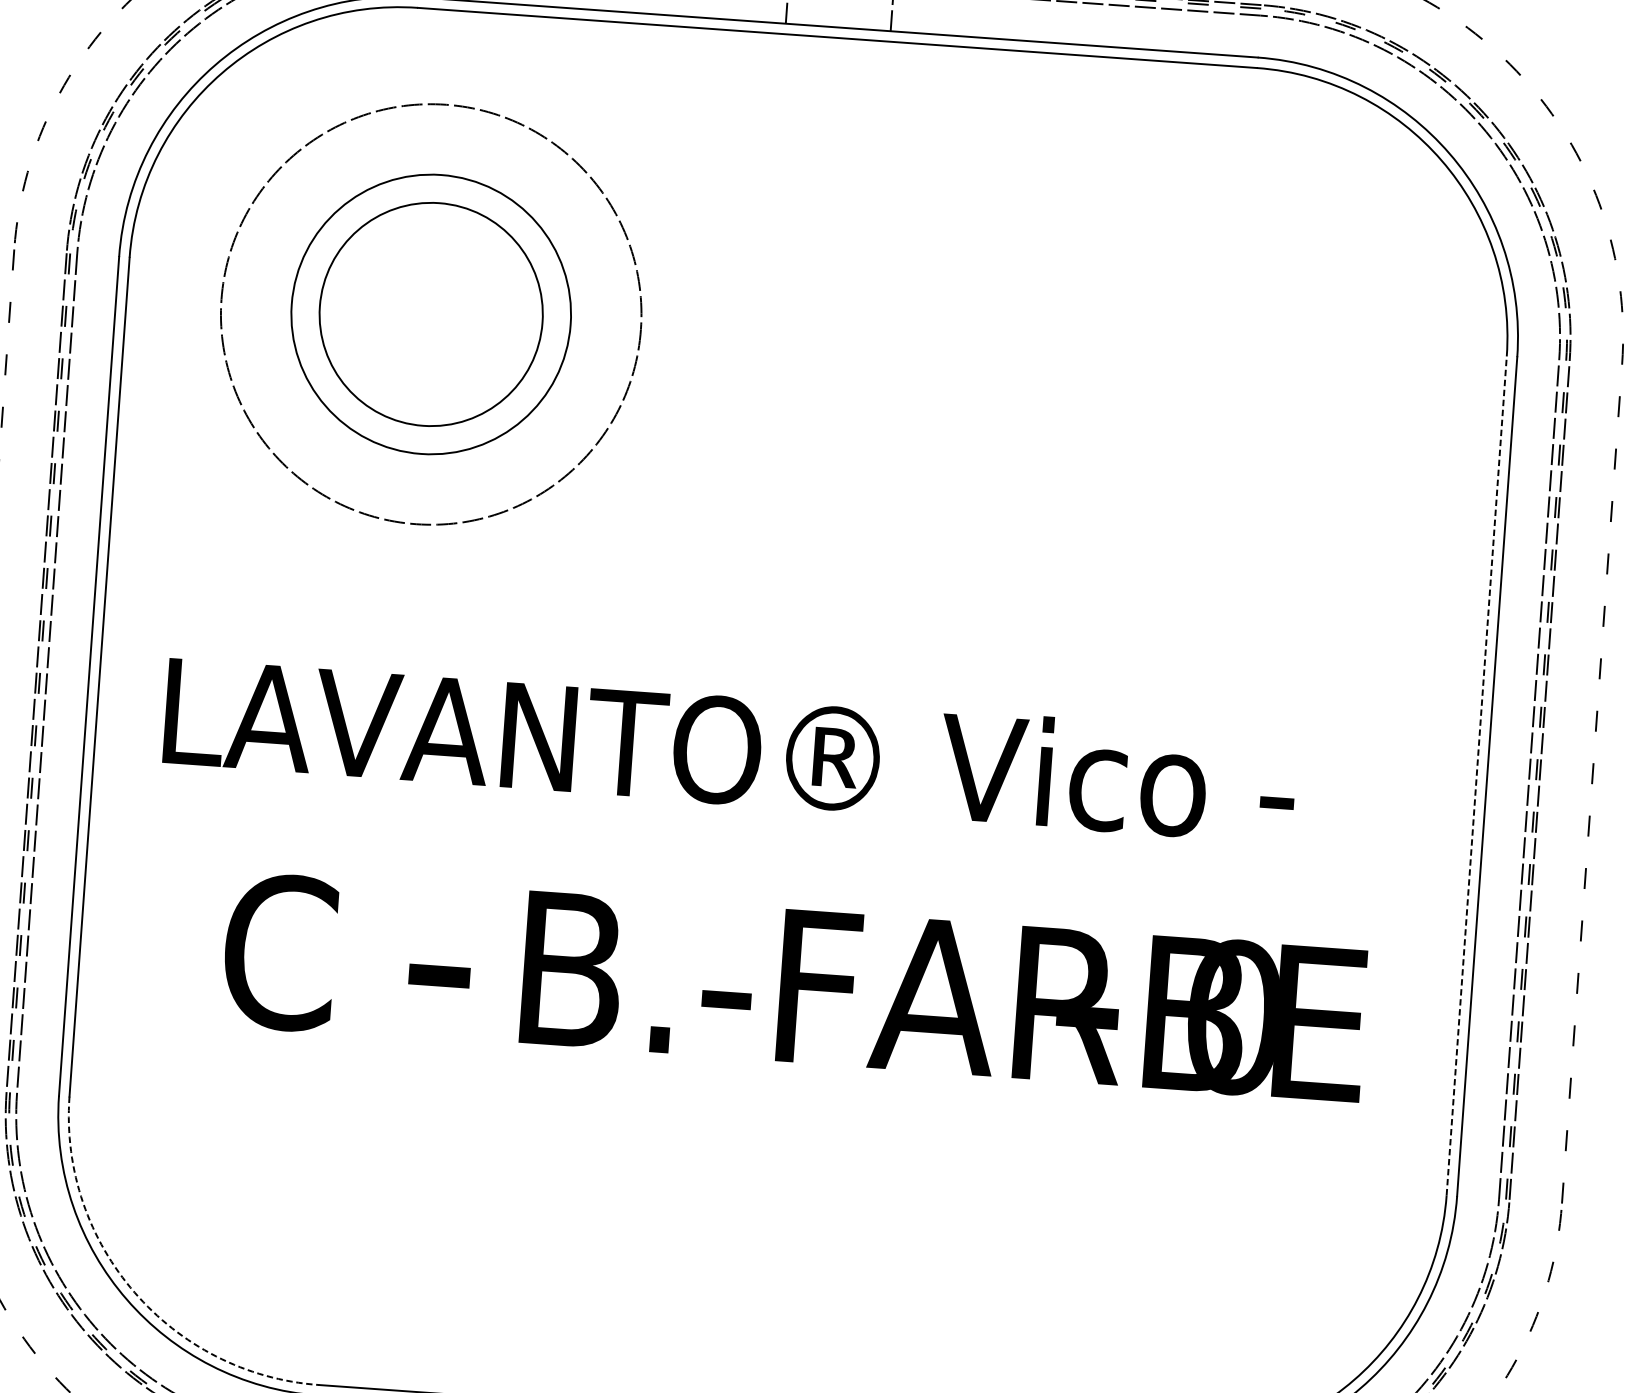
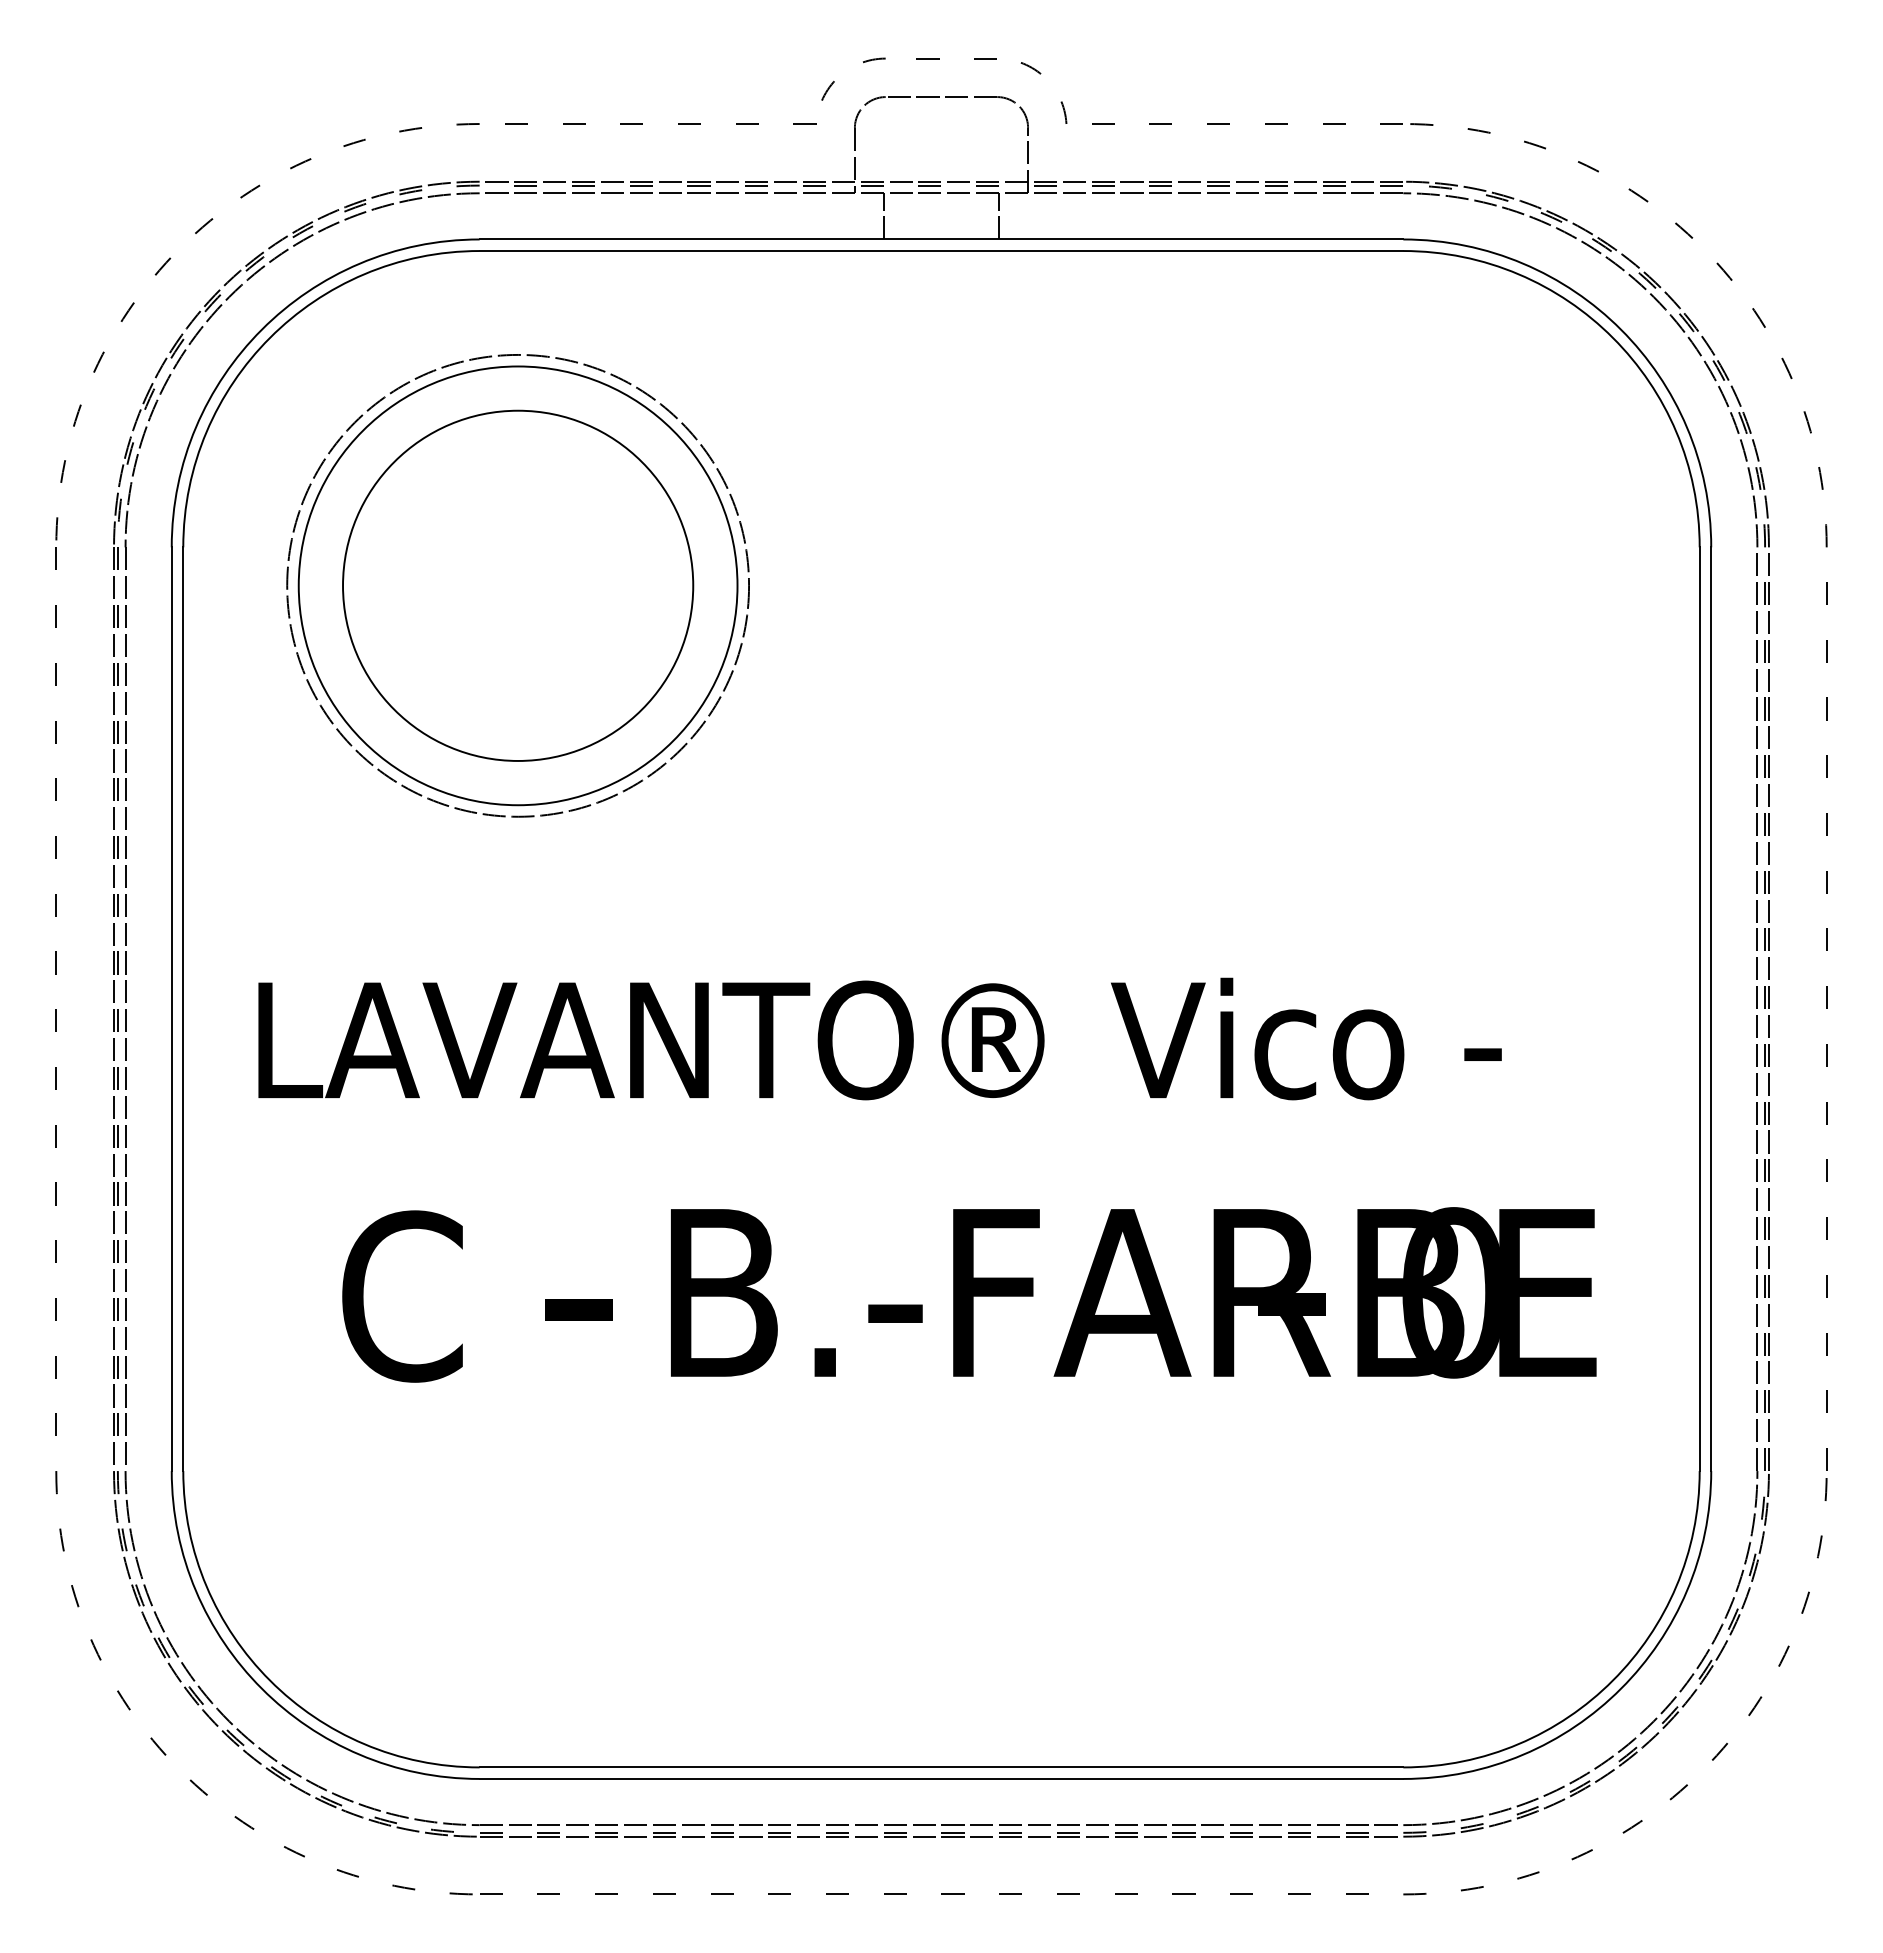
circle: (430, 314) -> (517, 585), size x1.43
circle: (431, 314) -> (518, 585), size x1.43
line: (1476, 776) -> (1699, 1009), dashed -> solid
arc: (135, 1292) -> (270, 1680), dashed -> solid

